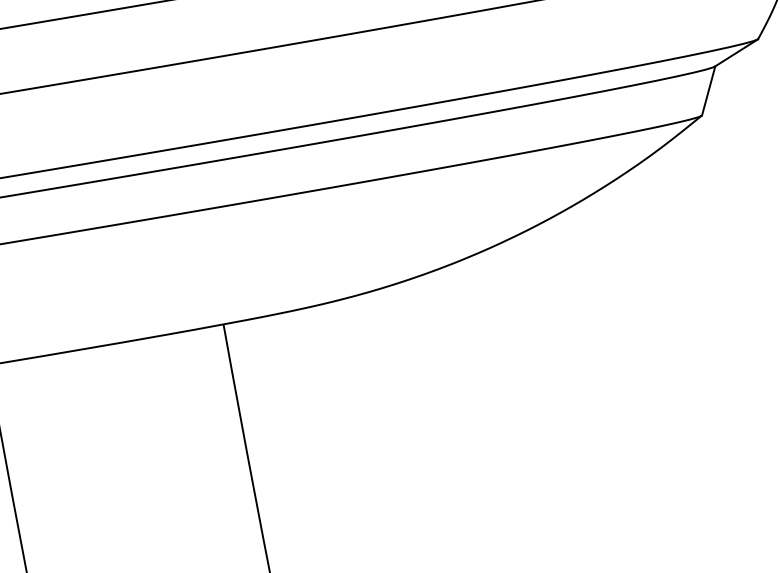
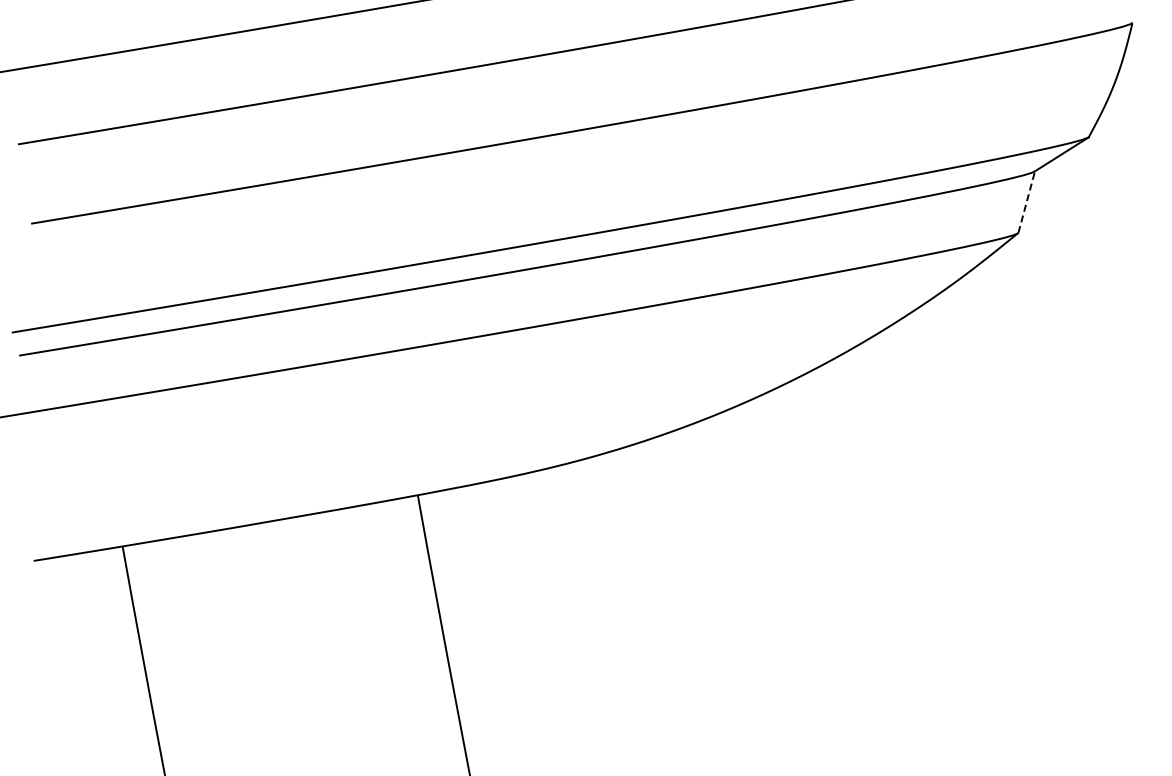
line: (708, 91) -> (1026, 202), solid -> dashed

